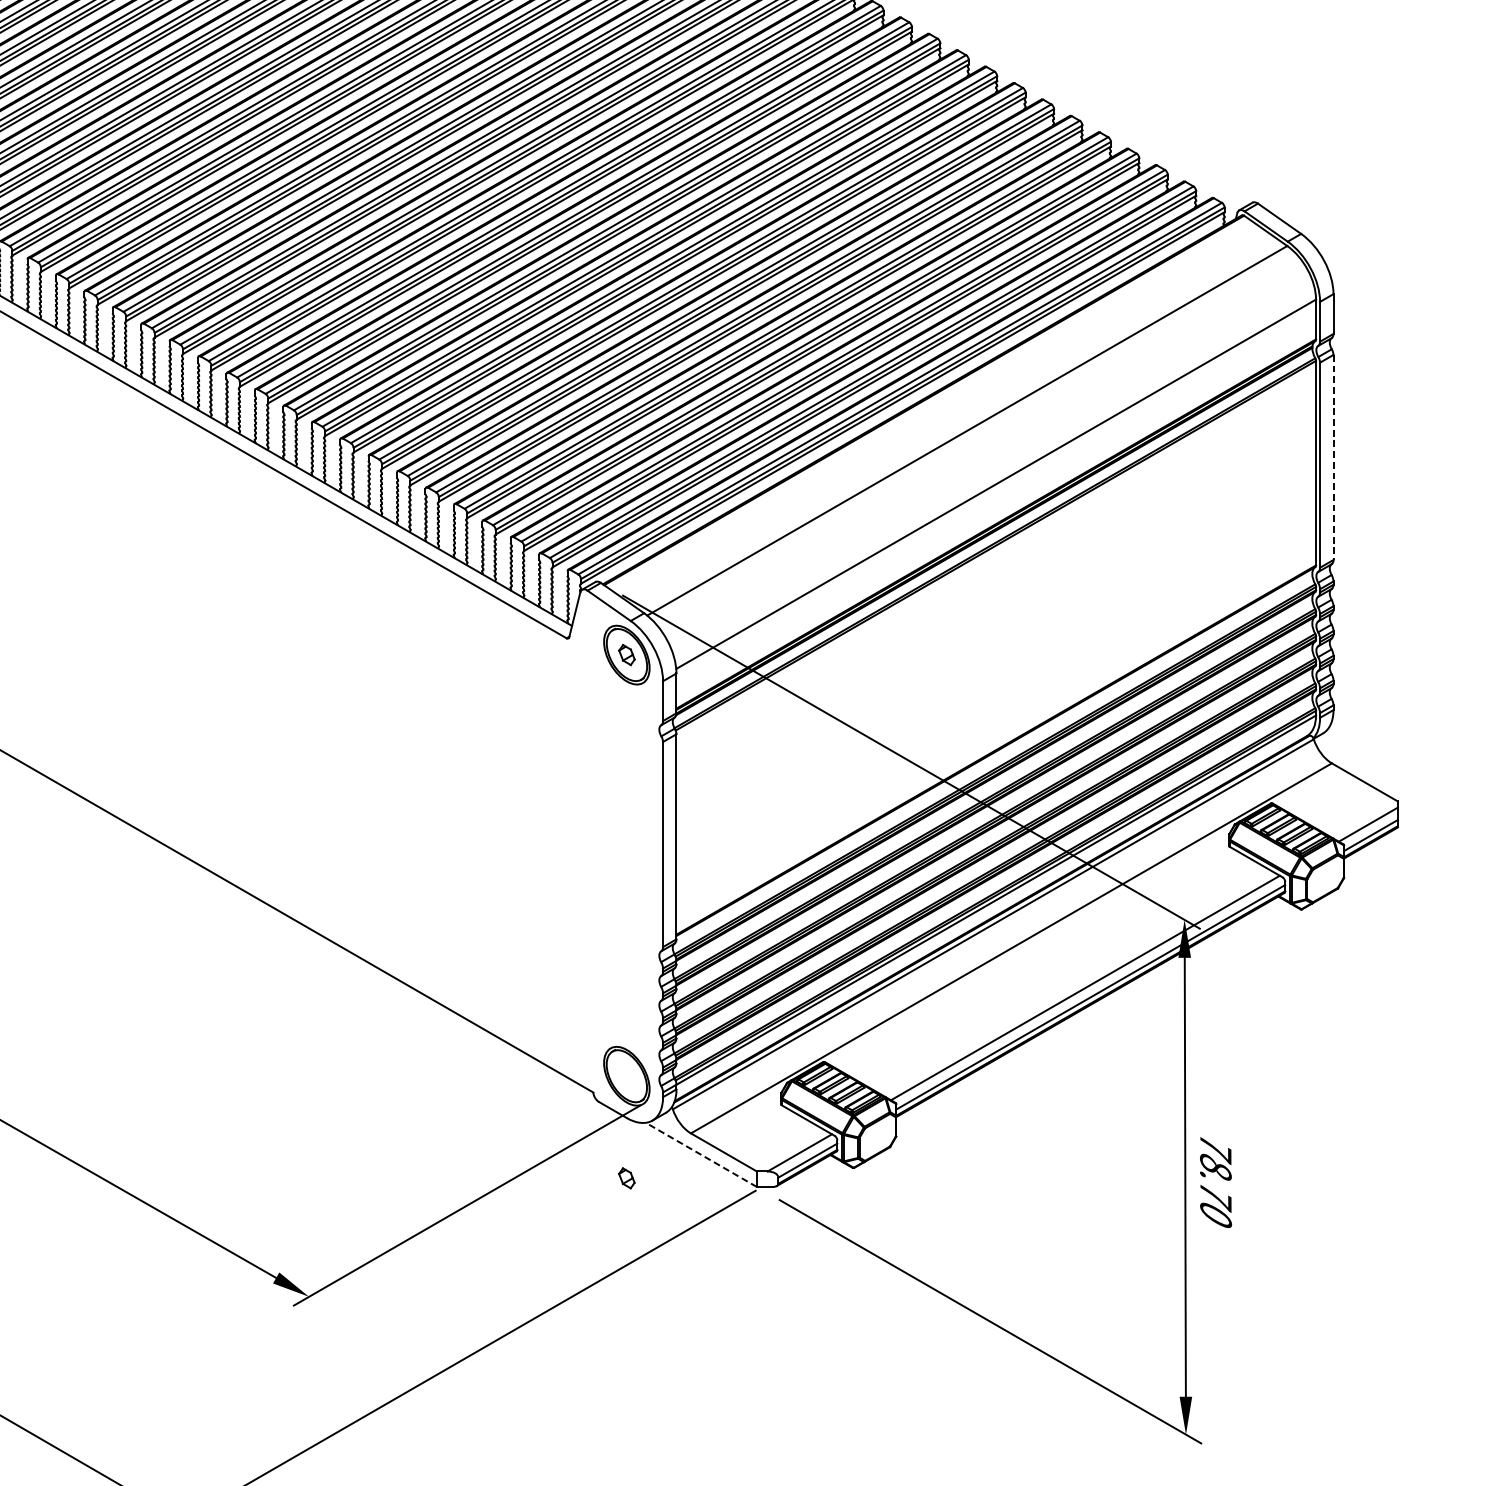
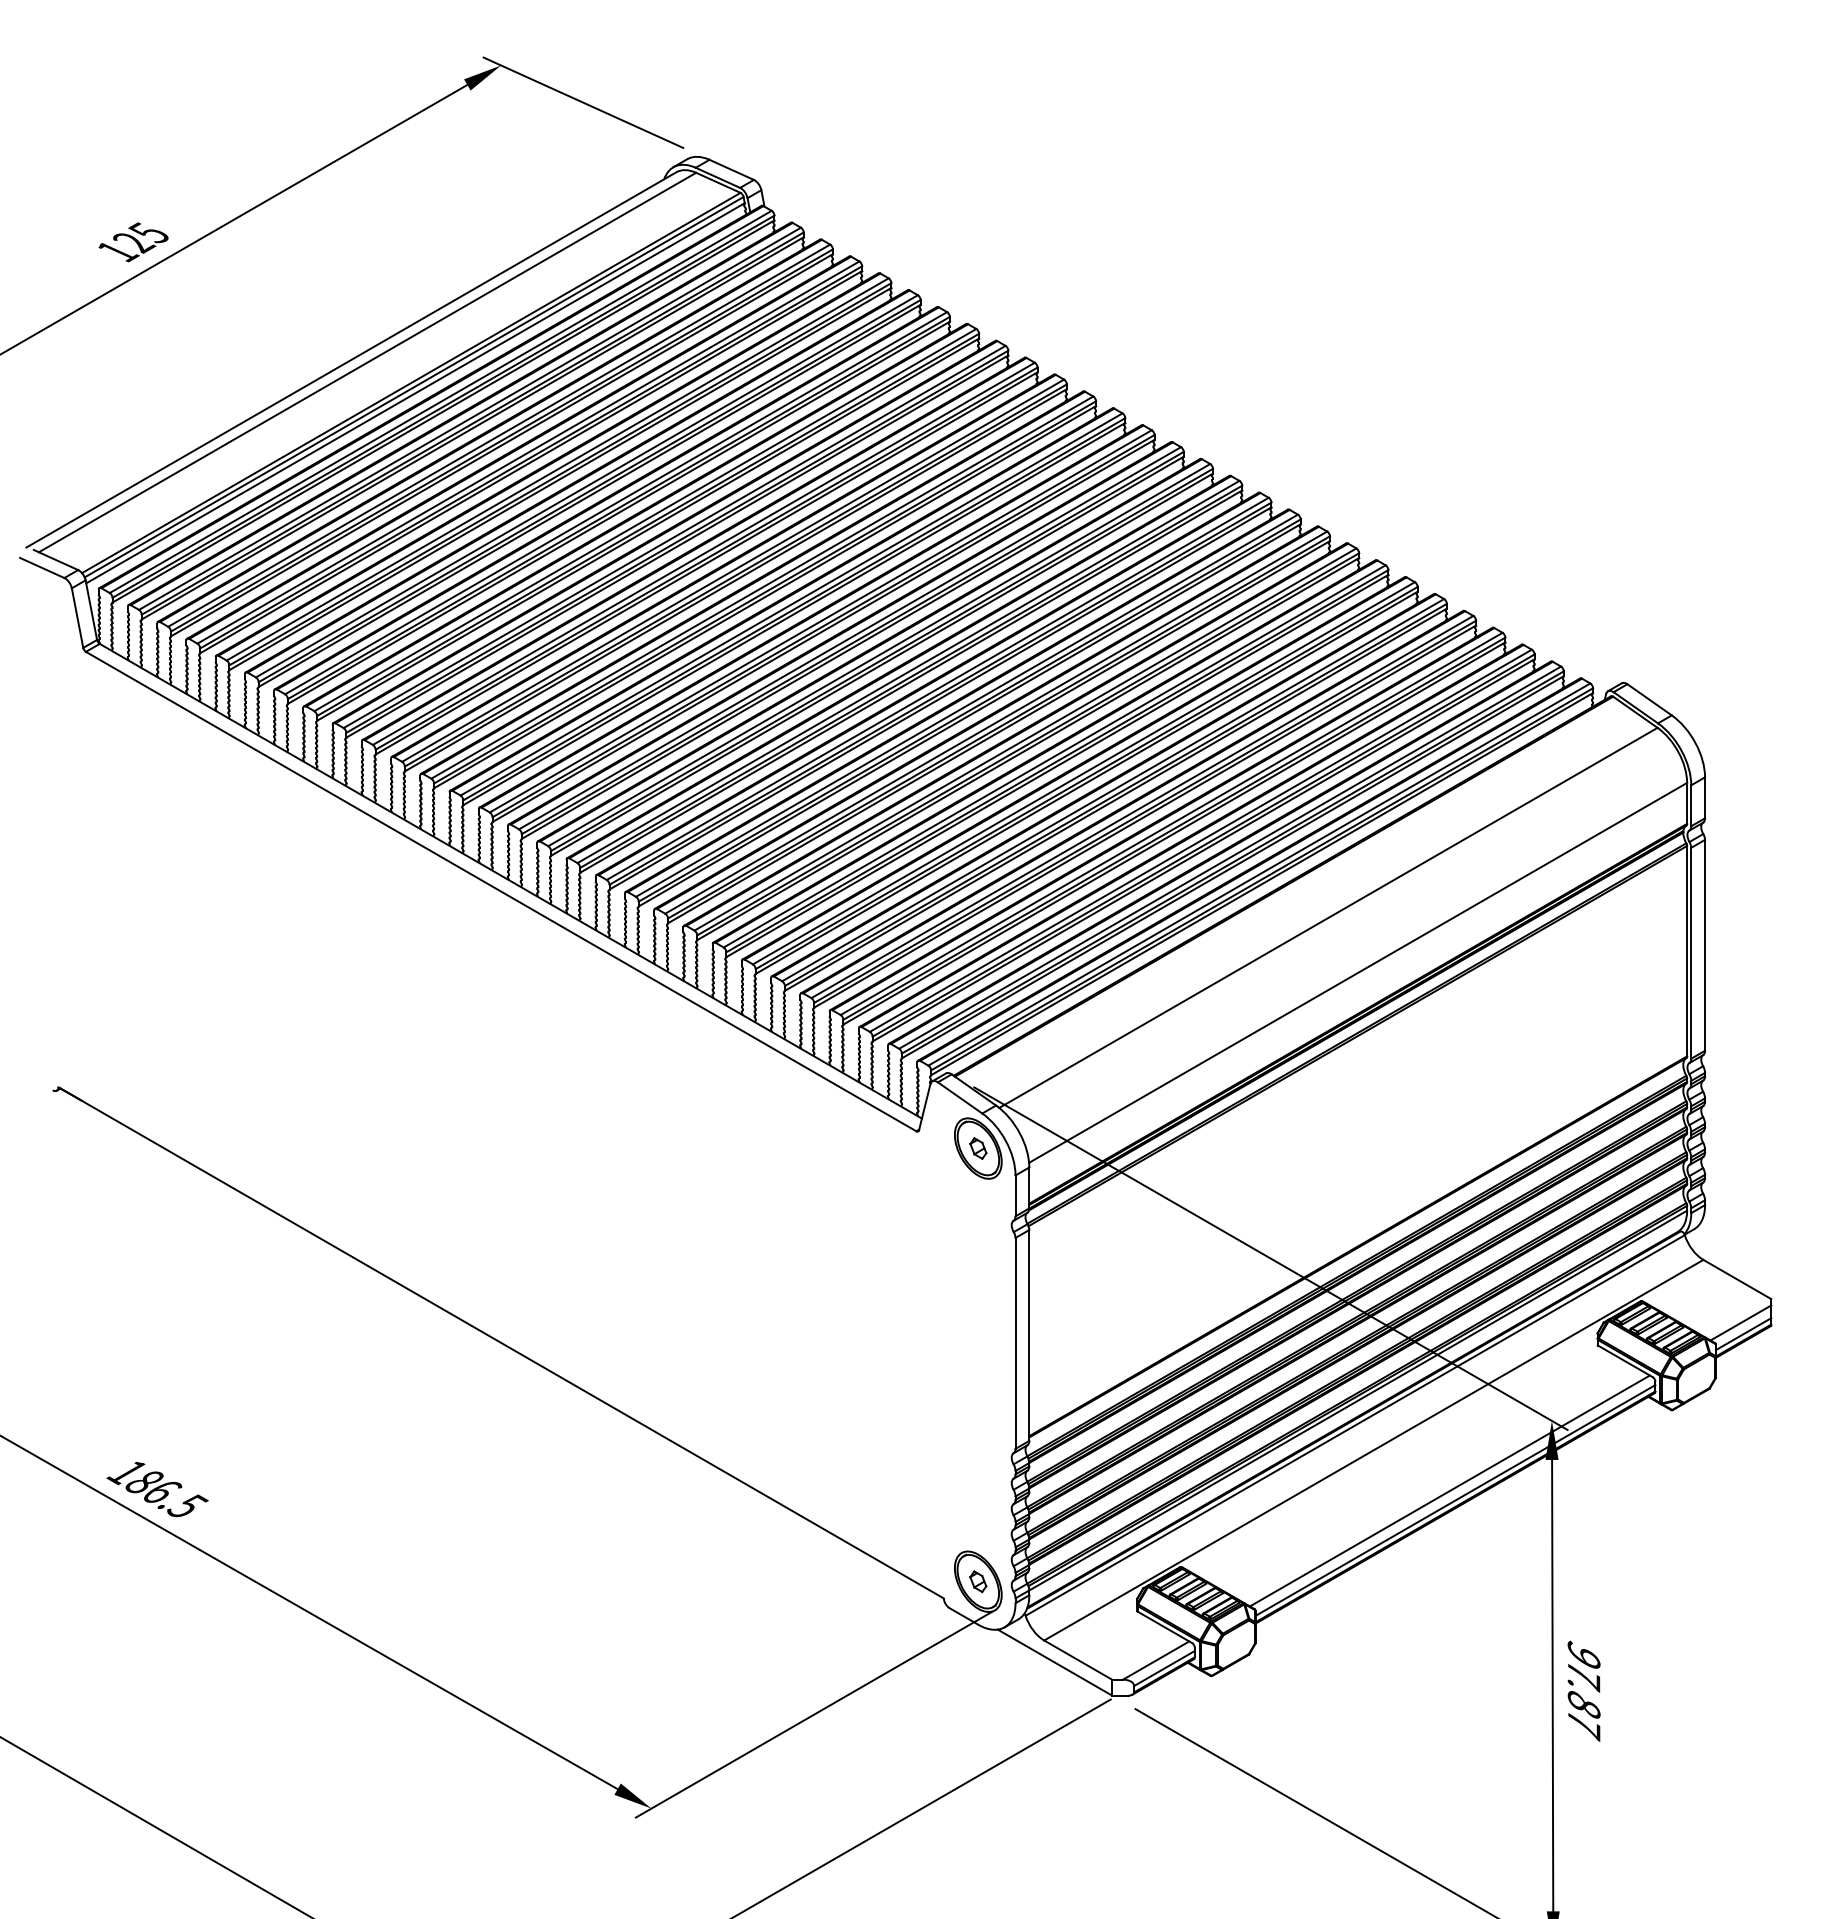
line: (1333, 457) -> (1705, 945), dashed -> solid
line: (700, 1154) -> (1054, 1662), dashed -> solid
part: (627, 1178) -> (978, 1581), moved
text: (1215, 1182) -> (1583, 1690), 78.70 -> 97.87

